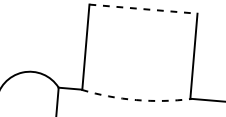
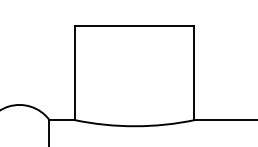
line: (144, 9) -> (135, 26), dashed -> solid
arc: (136, 100) -> (135, 126), dashed -> solid

